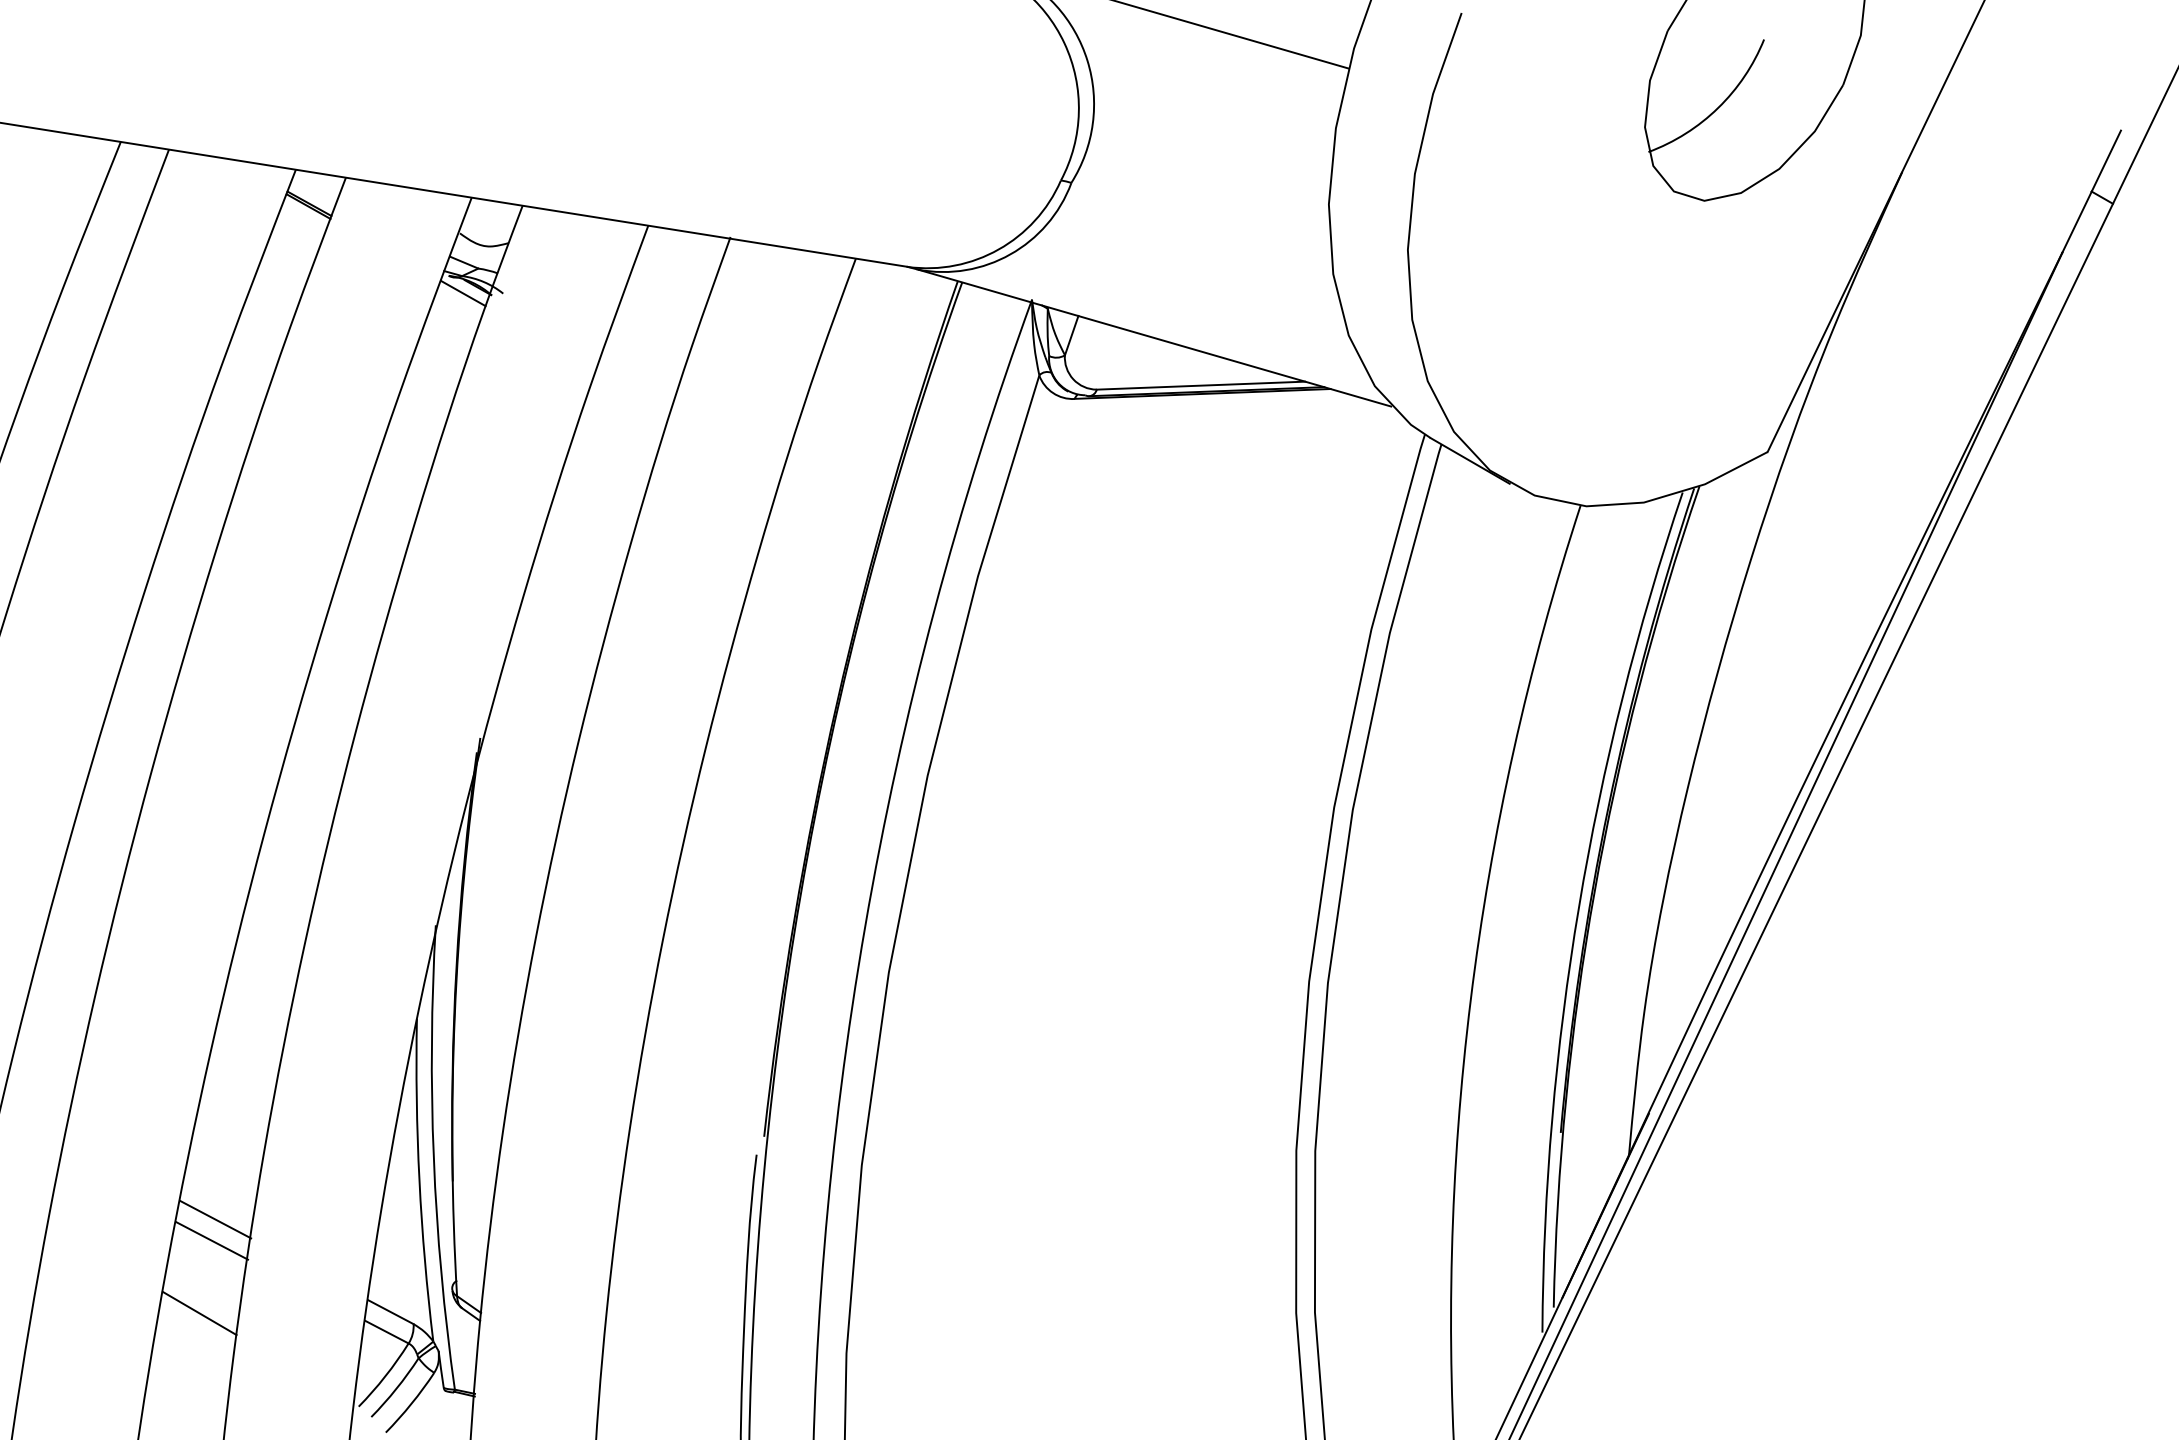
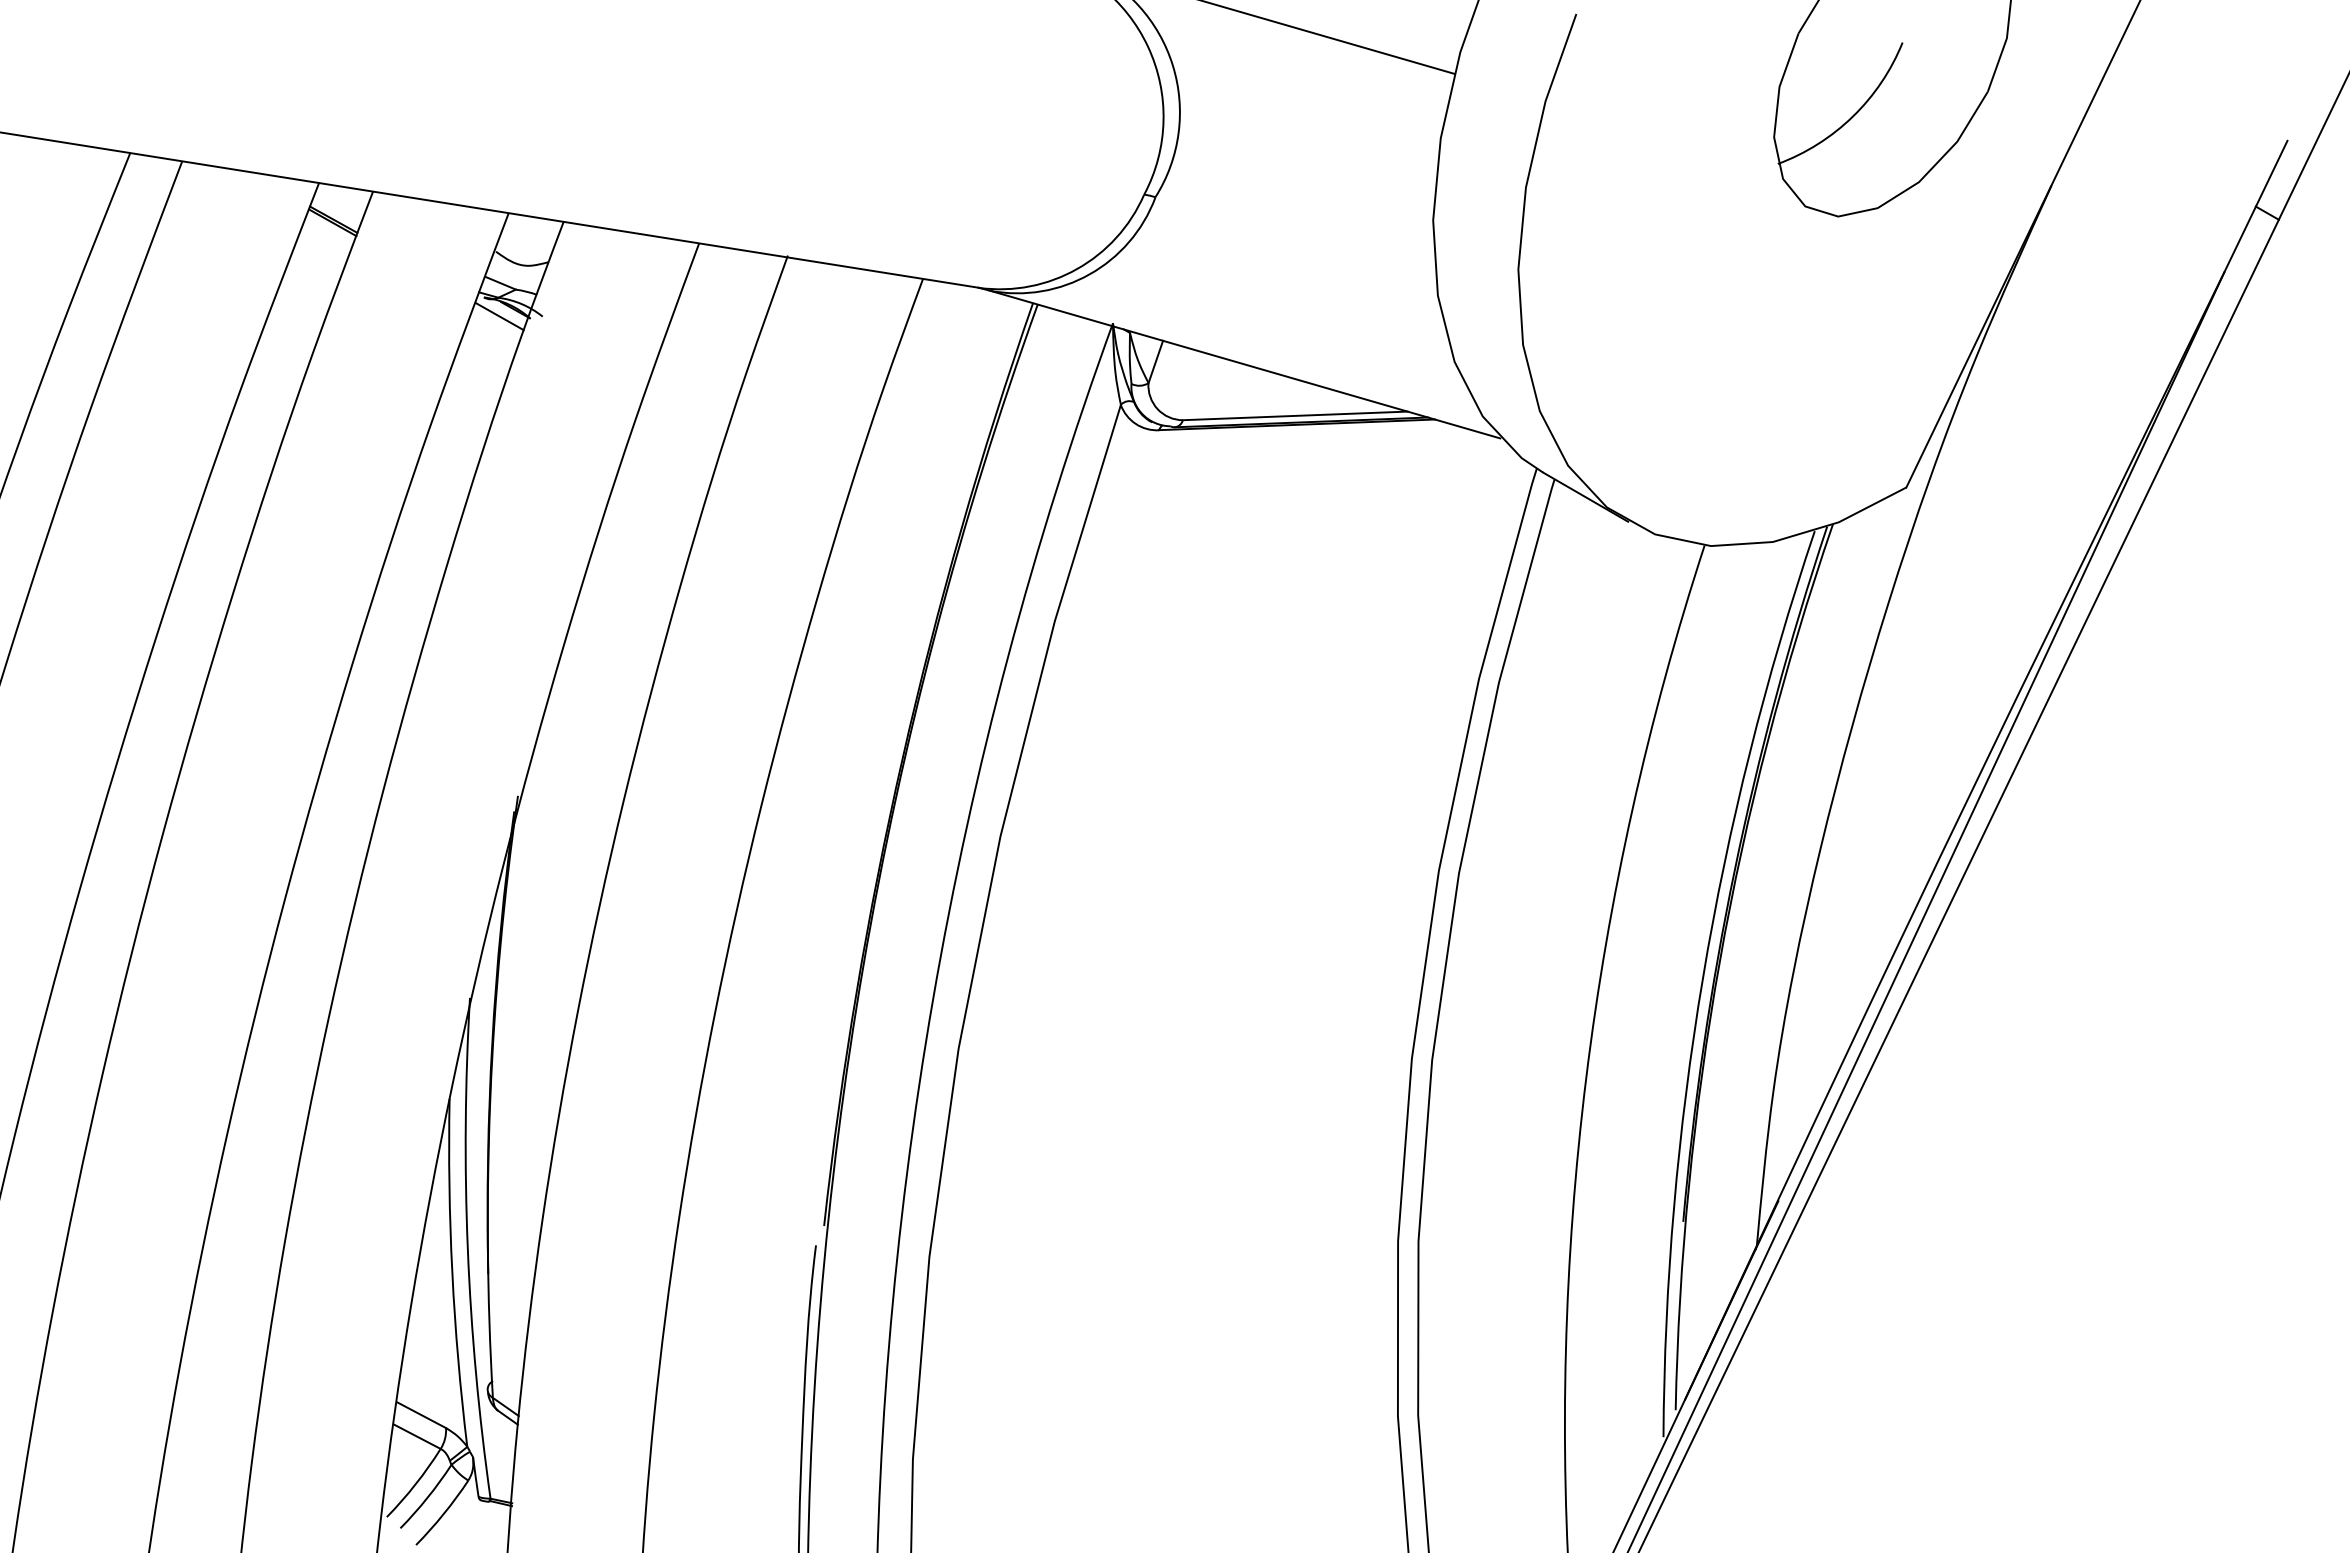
line: (215, 1219) -> (232, 1315), removed
line: (211, 1240) -> (228, 1337), removed
line: (199, 1313) -> (215, 1416), removed

